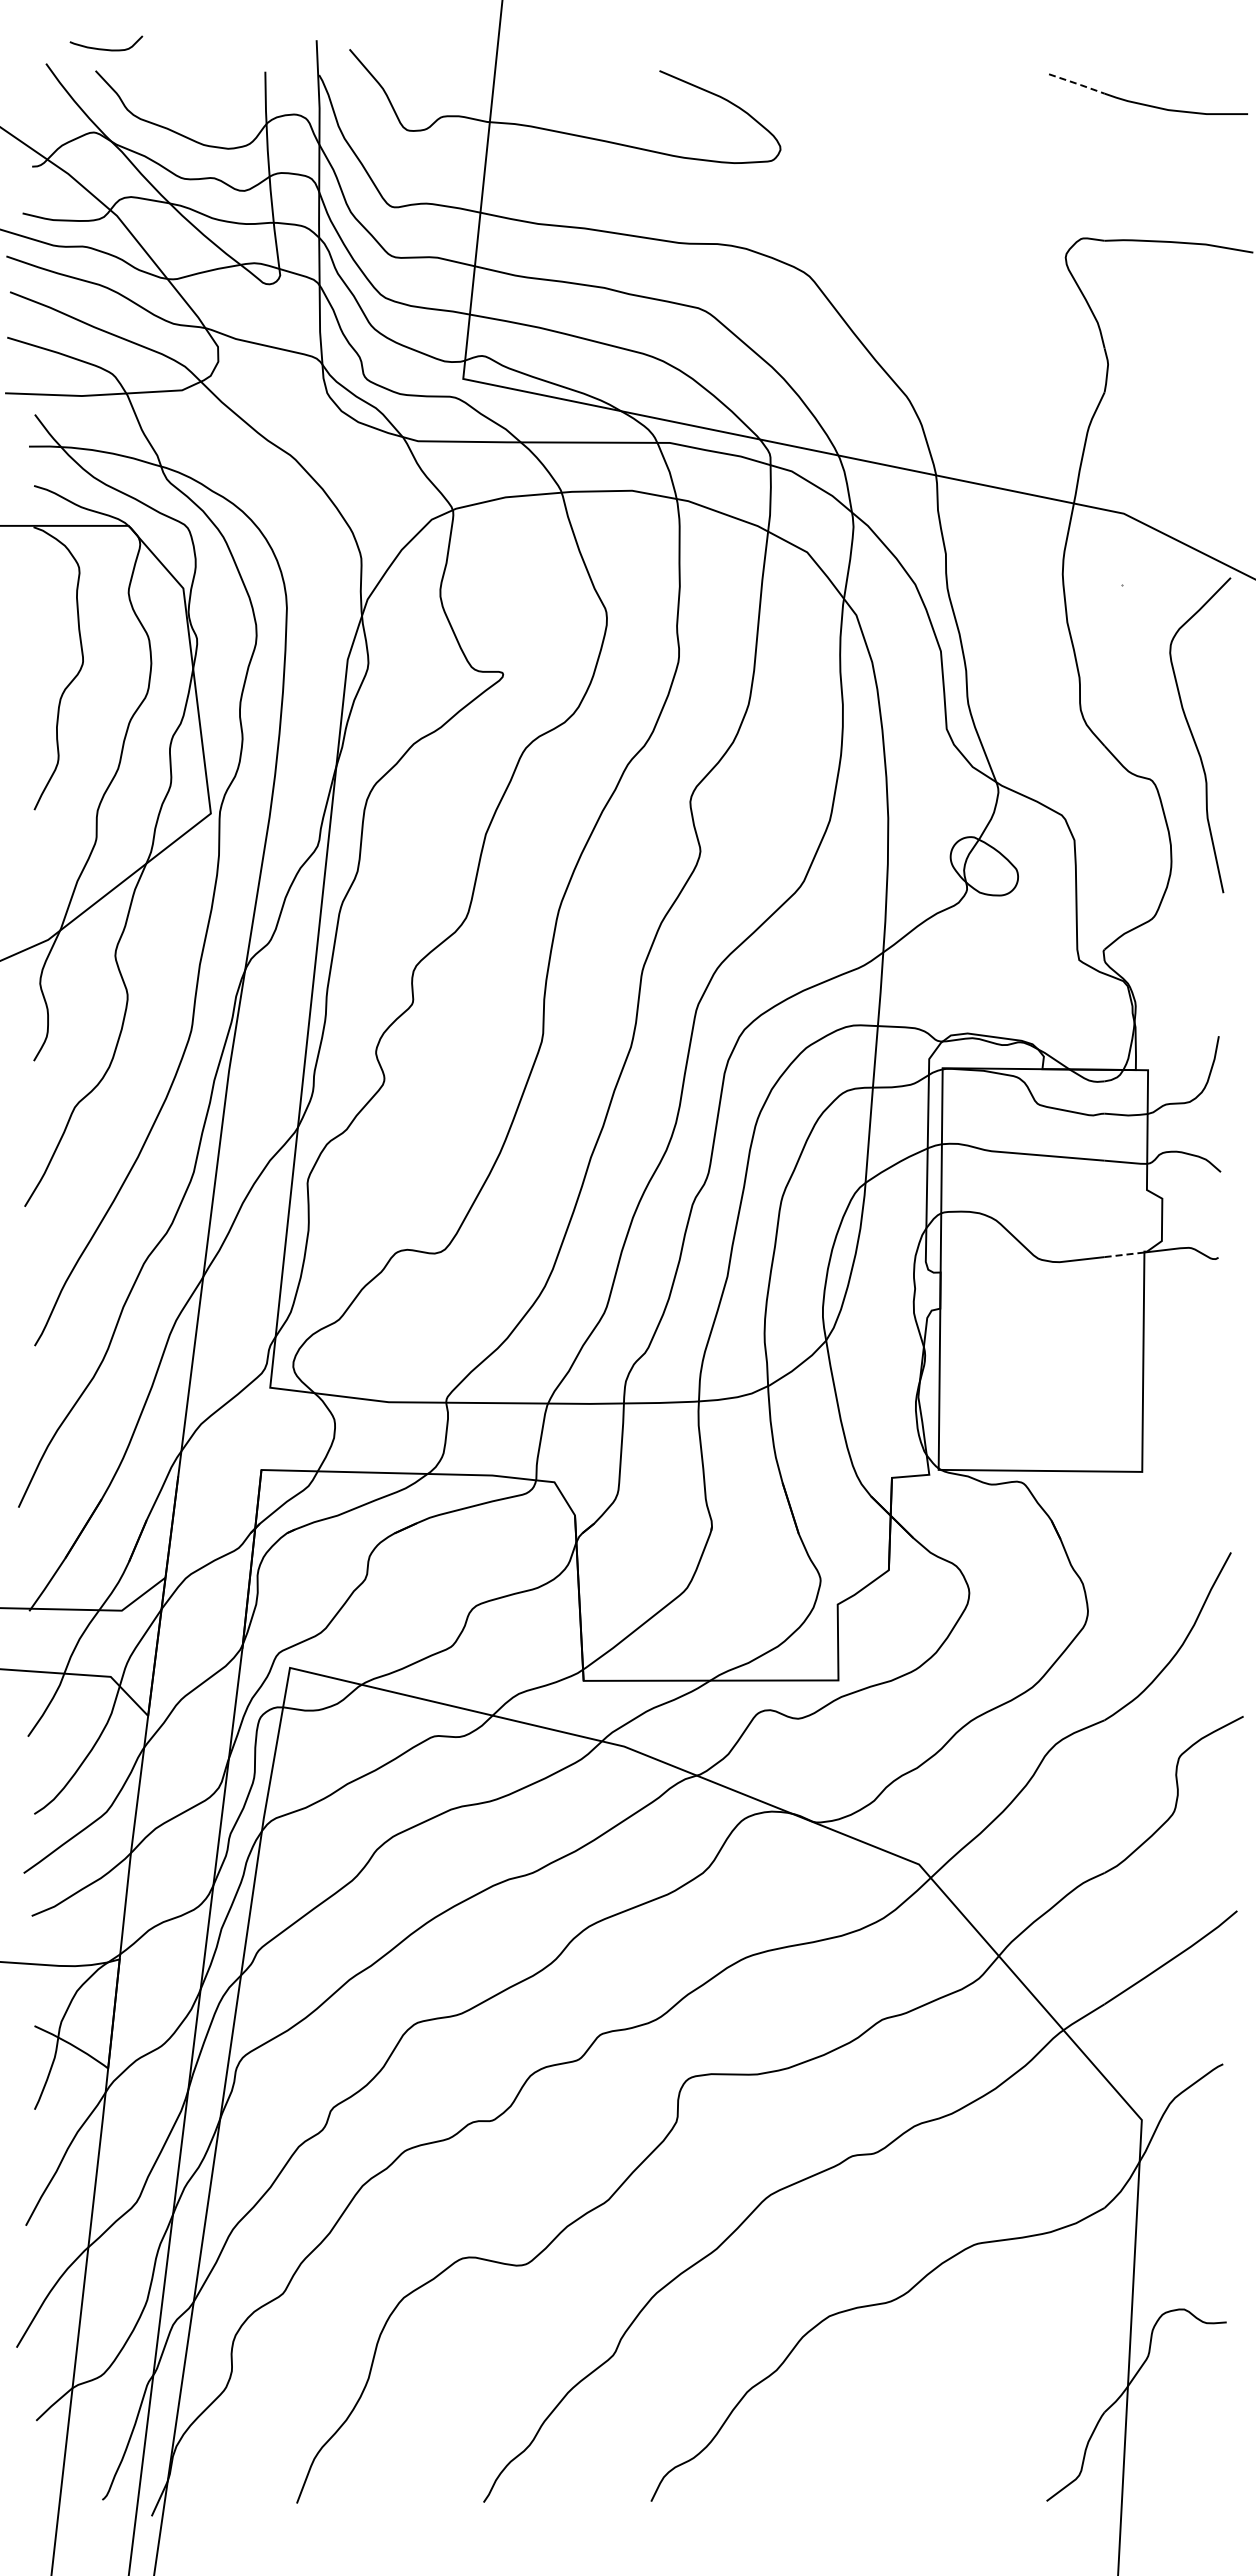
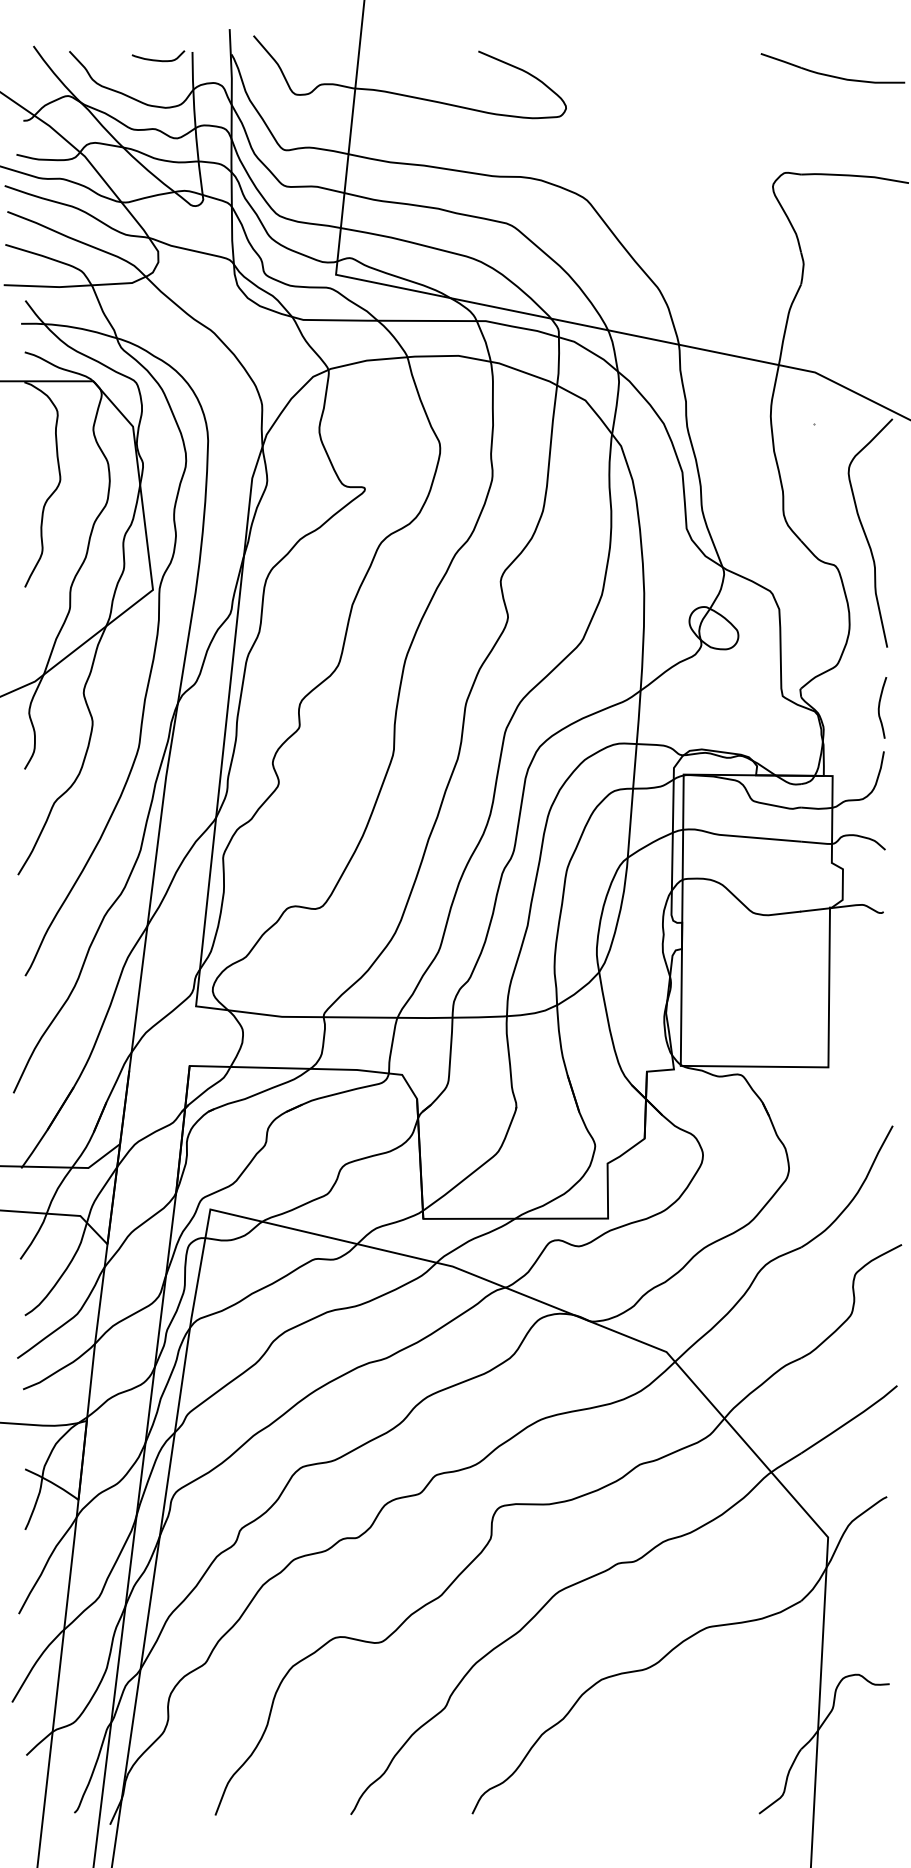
curve: (104, 48) -> (157, 59), moved
line: (1078, 84) -> (782, 61), dashed -> solid
curve: (1212, 975) -> (879, 707), added
line: (1125, 1254) -> (816, 909), dashed -> solid

